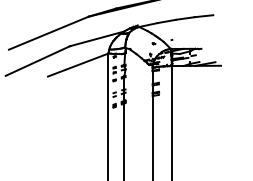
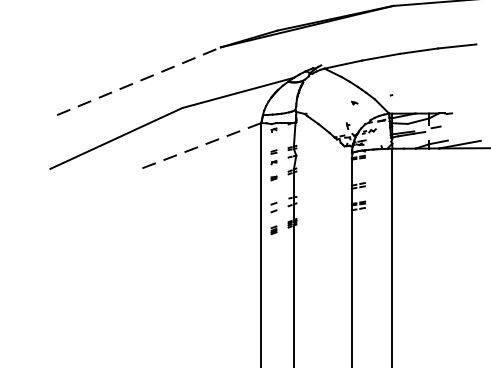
line: (49, 32) -> (140, 79), solid -> dashed
line: (77, 65) -> (197, 147), solid -> dashed

